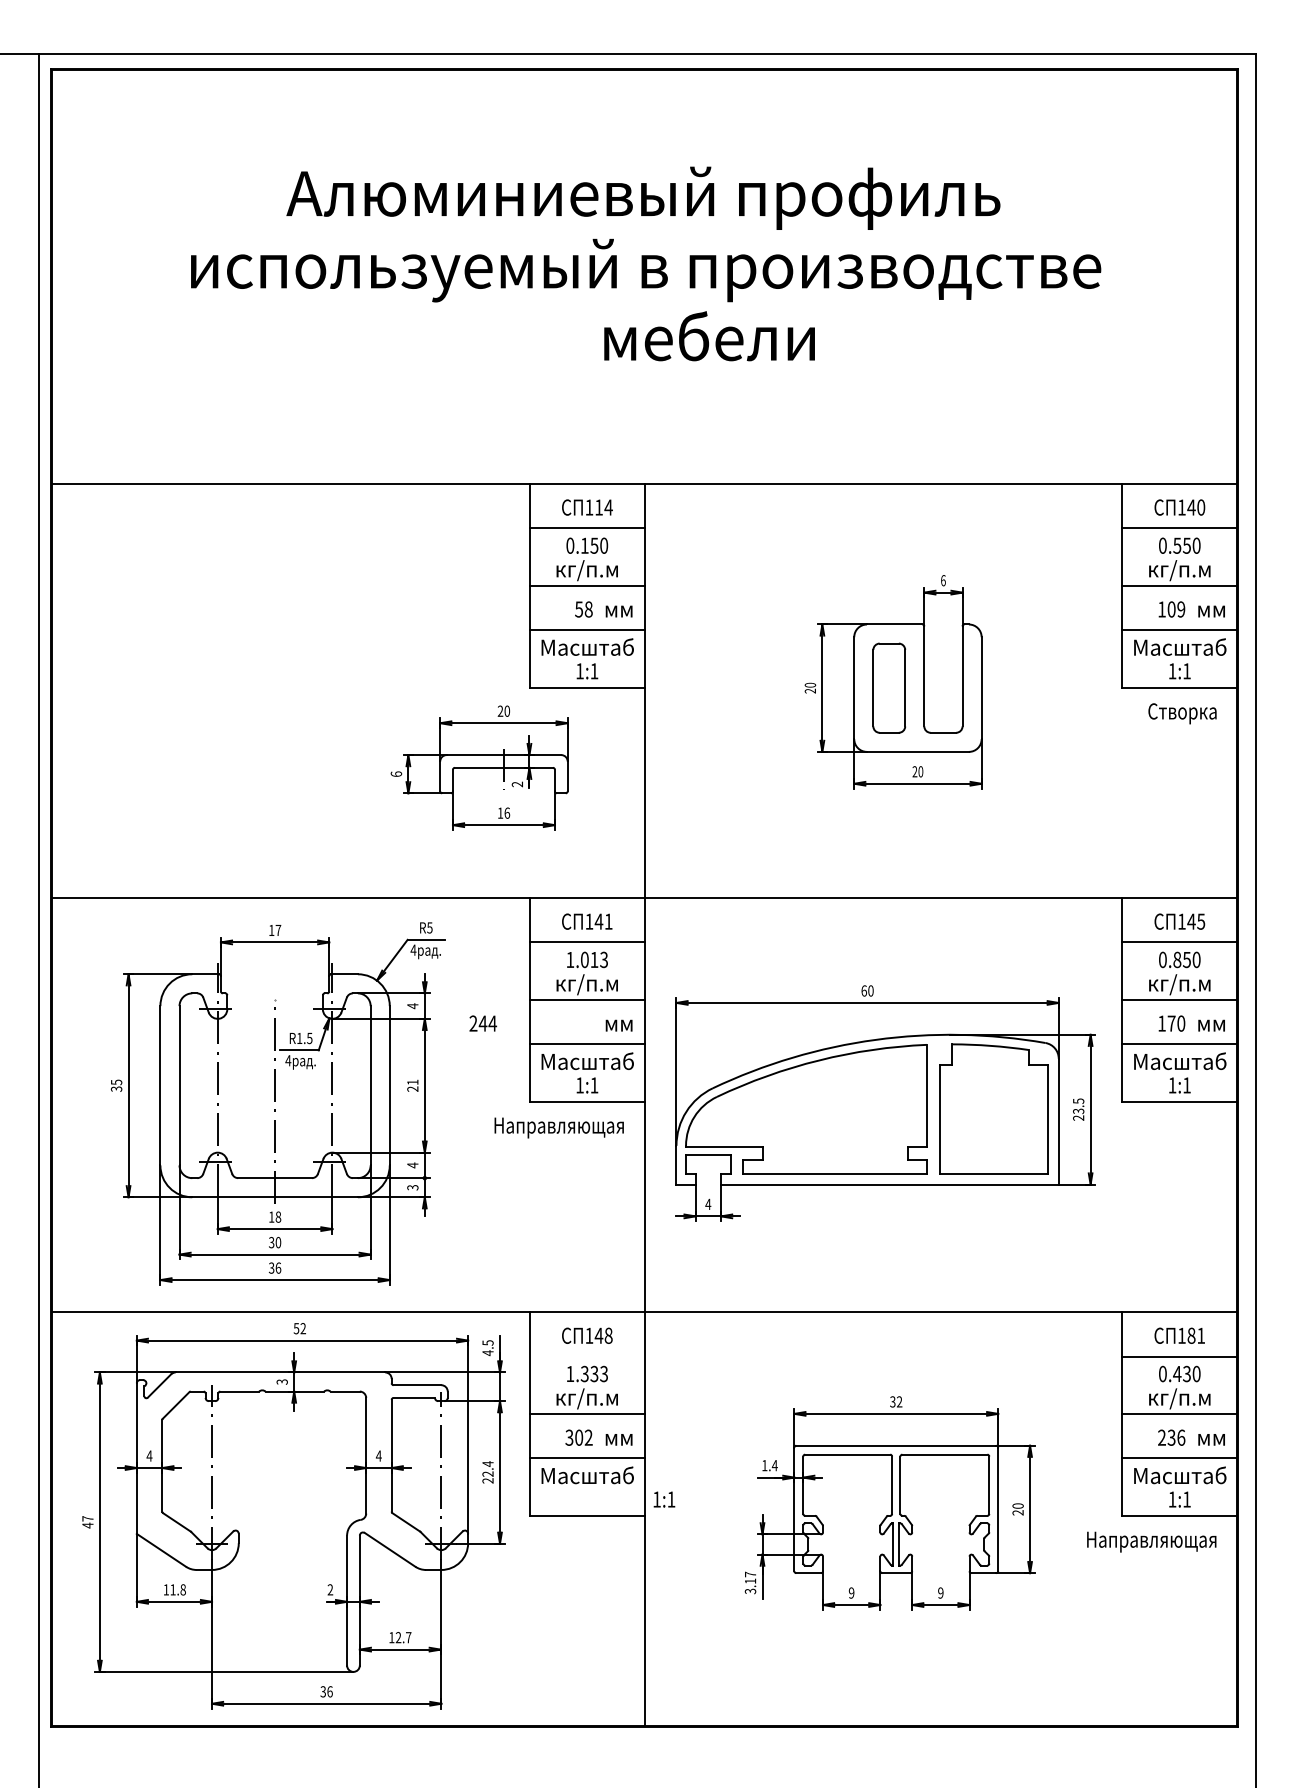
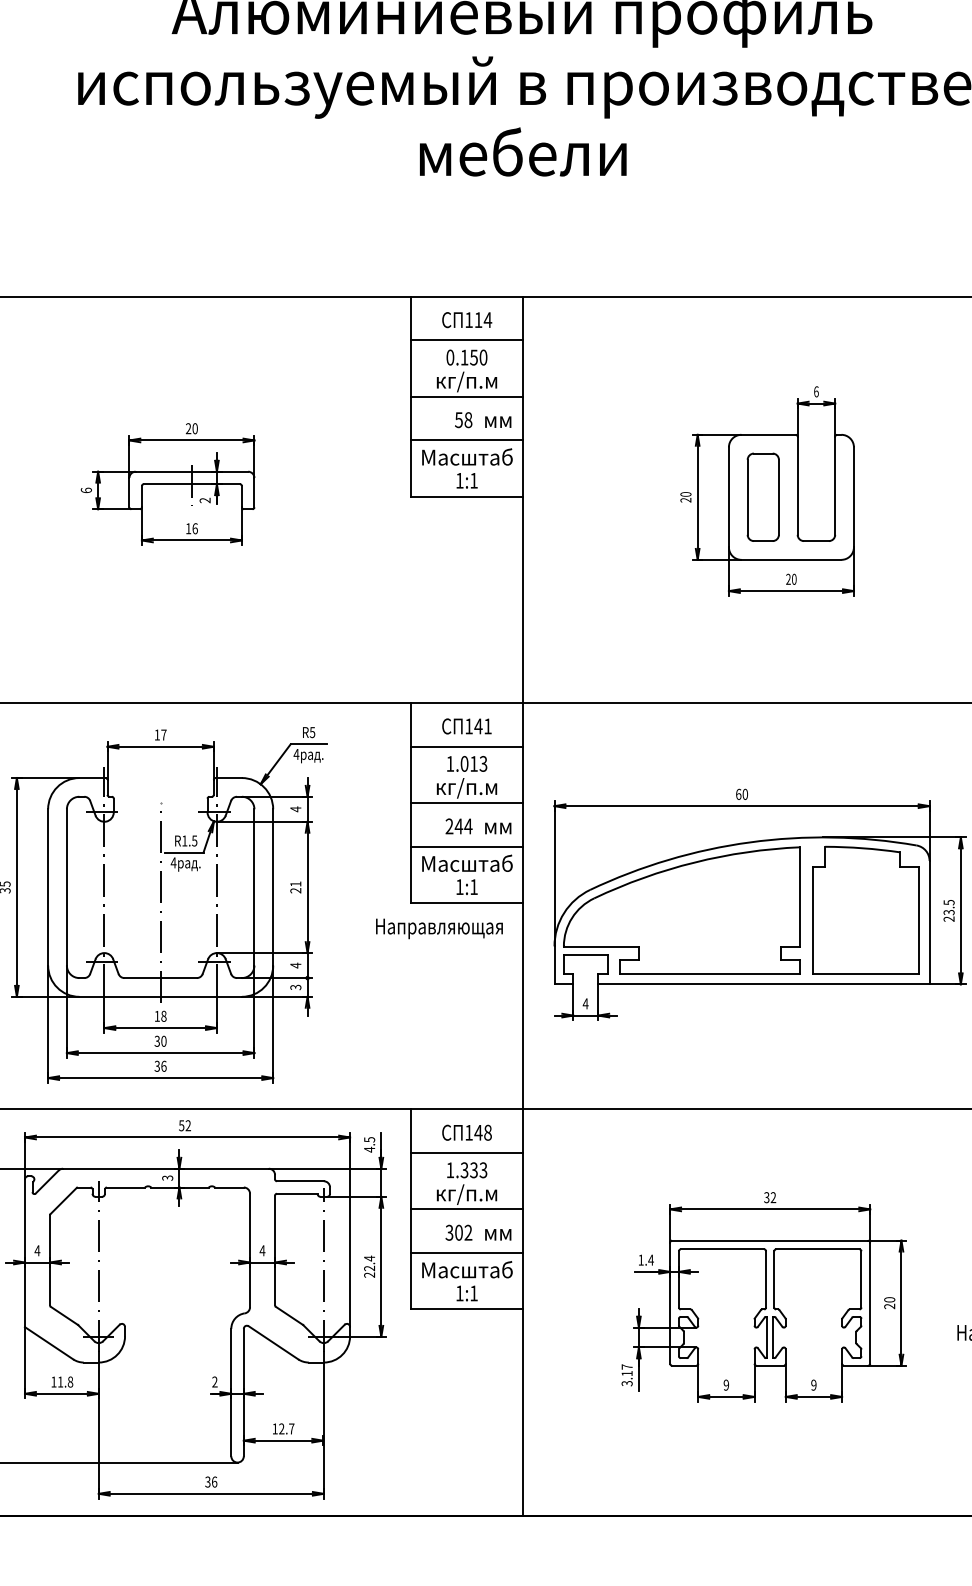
text: (709, 336) -> (523, 152), moved
part: (479, 767) -> (167, 483), moved
text: (483, 1023) -> (459, 826), moved
line: (586, 1356) -> (466, 1153), added
text: (664, 1499) -> (467, 1293), moved

